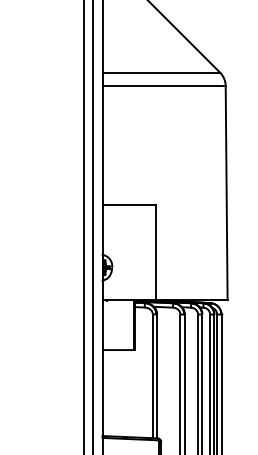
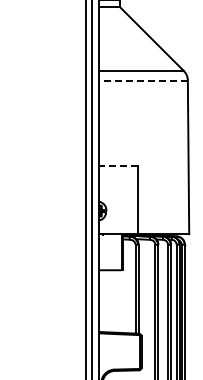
line: (163, 85) -> (143, 80), solid -> dashed
line: (129, 205) -> (118, 166), solid -> dashed

